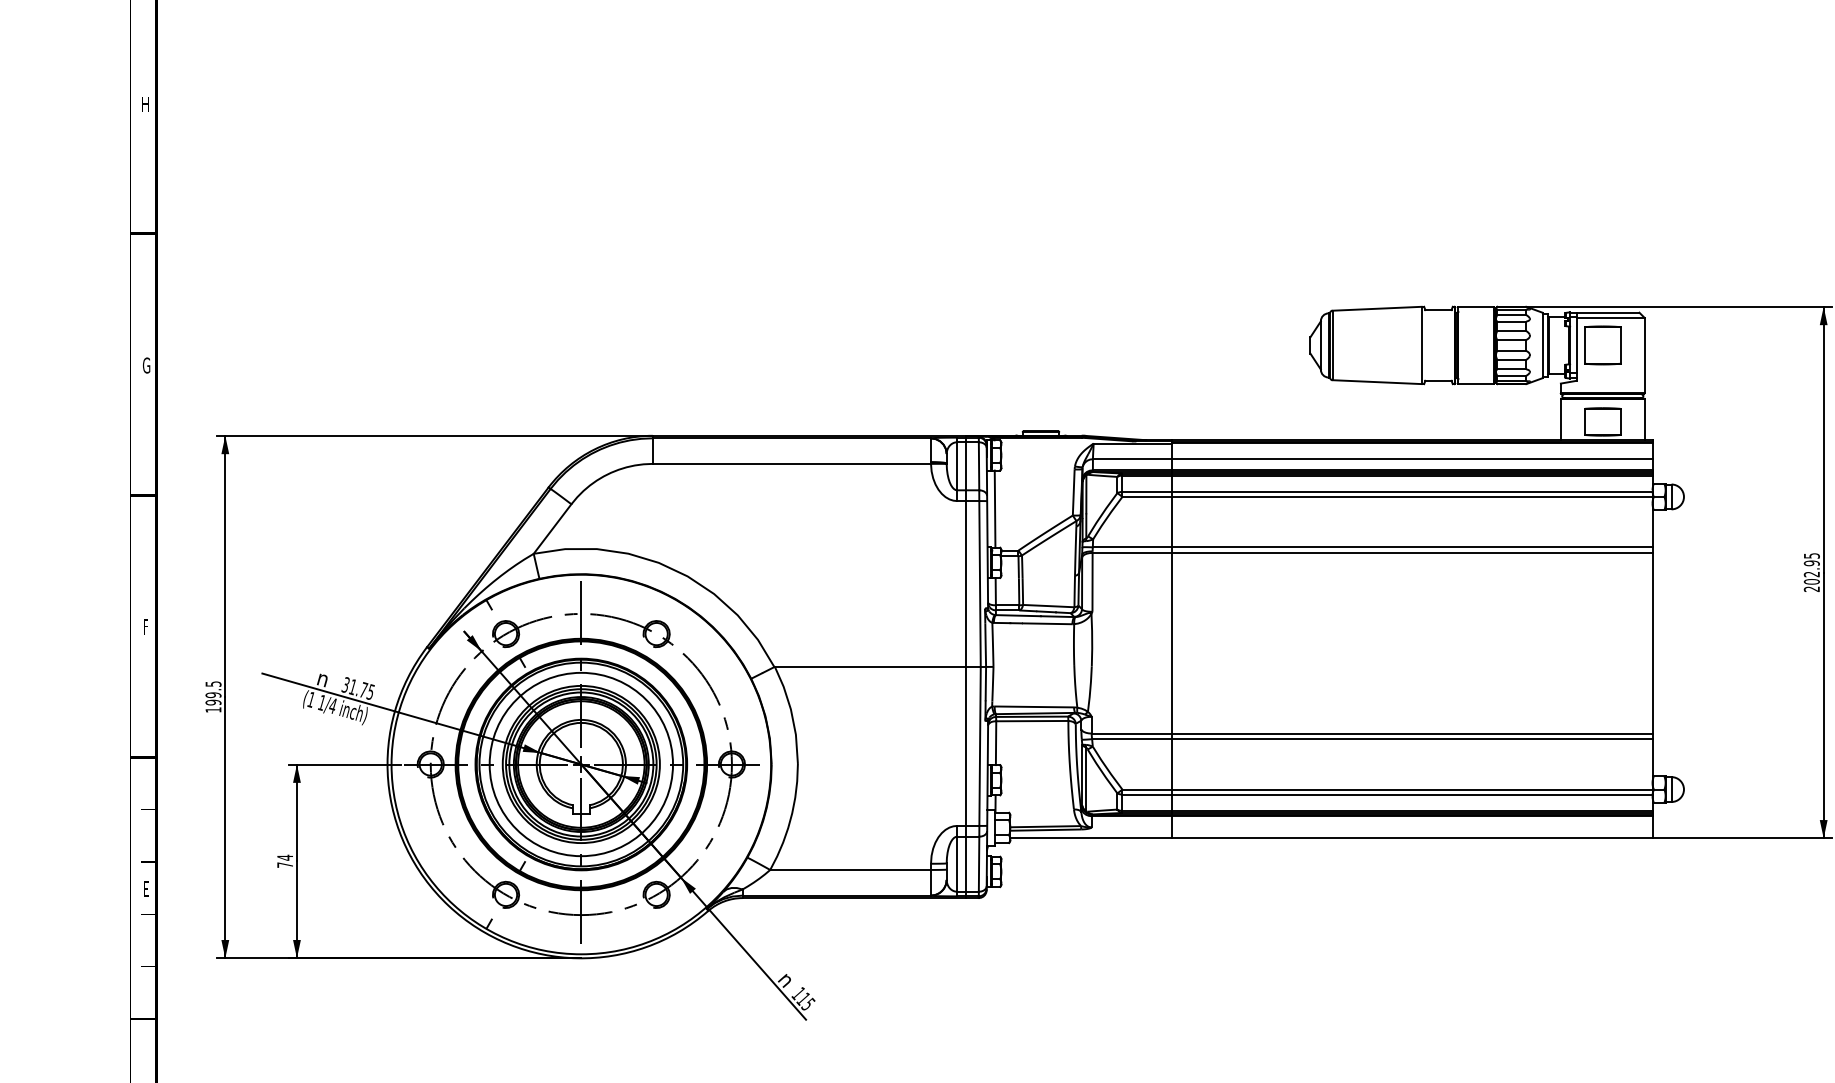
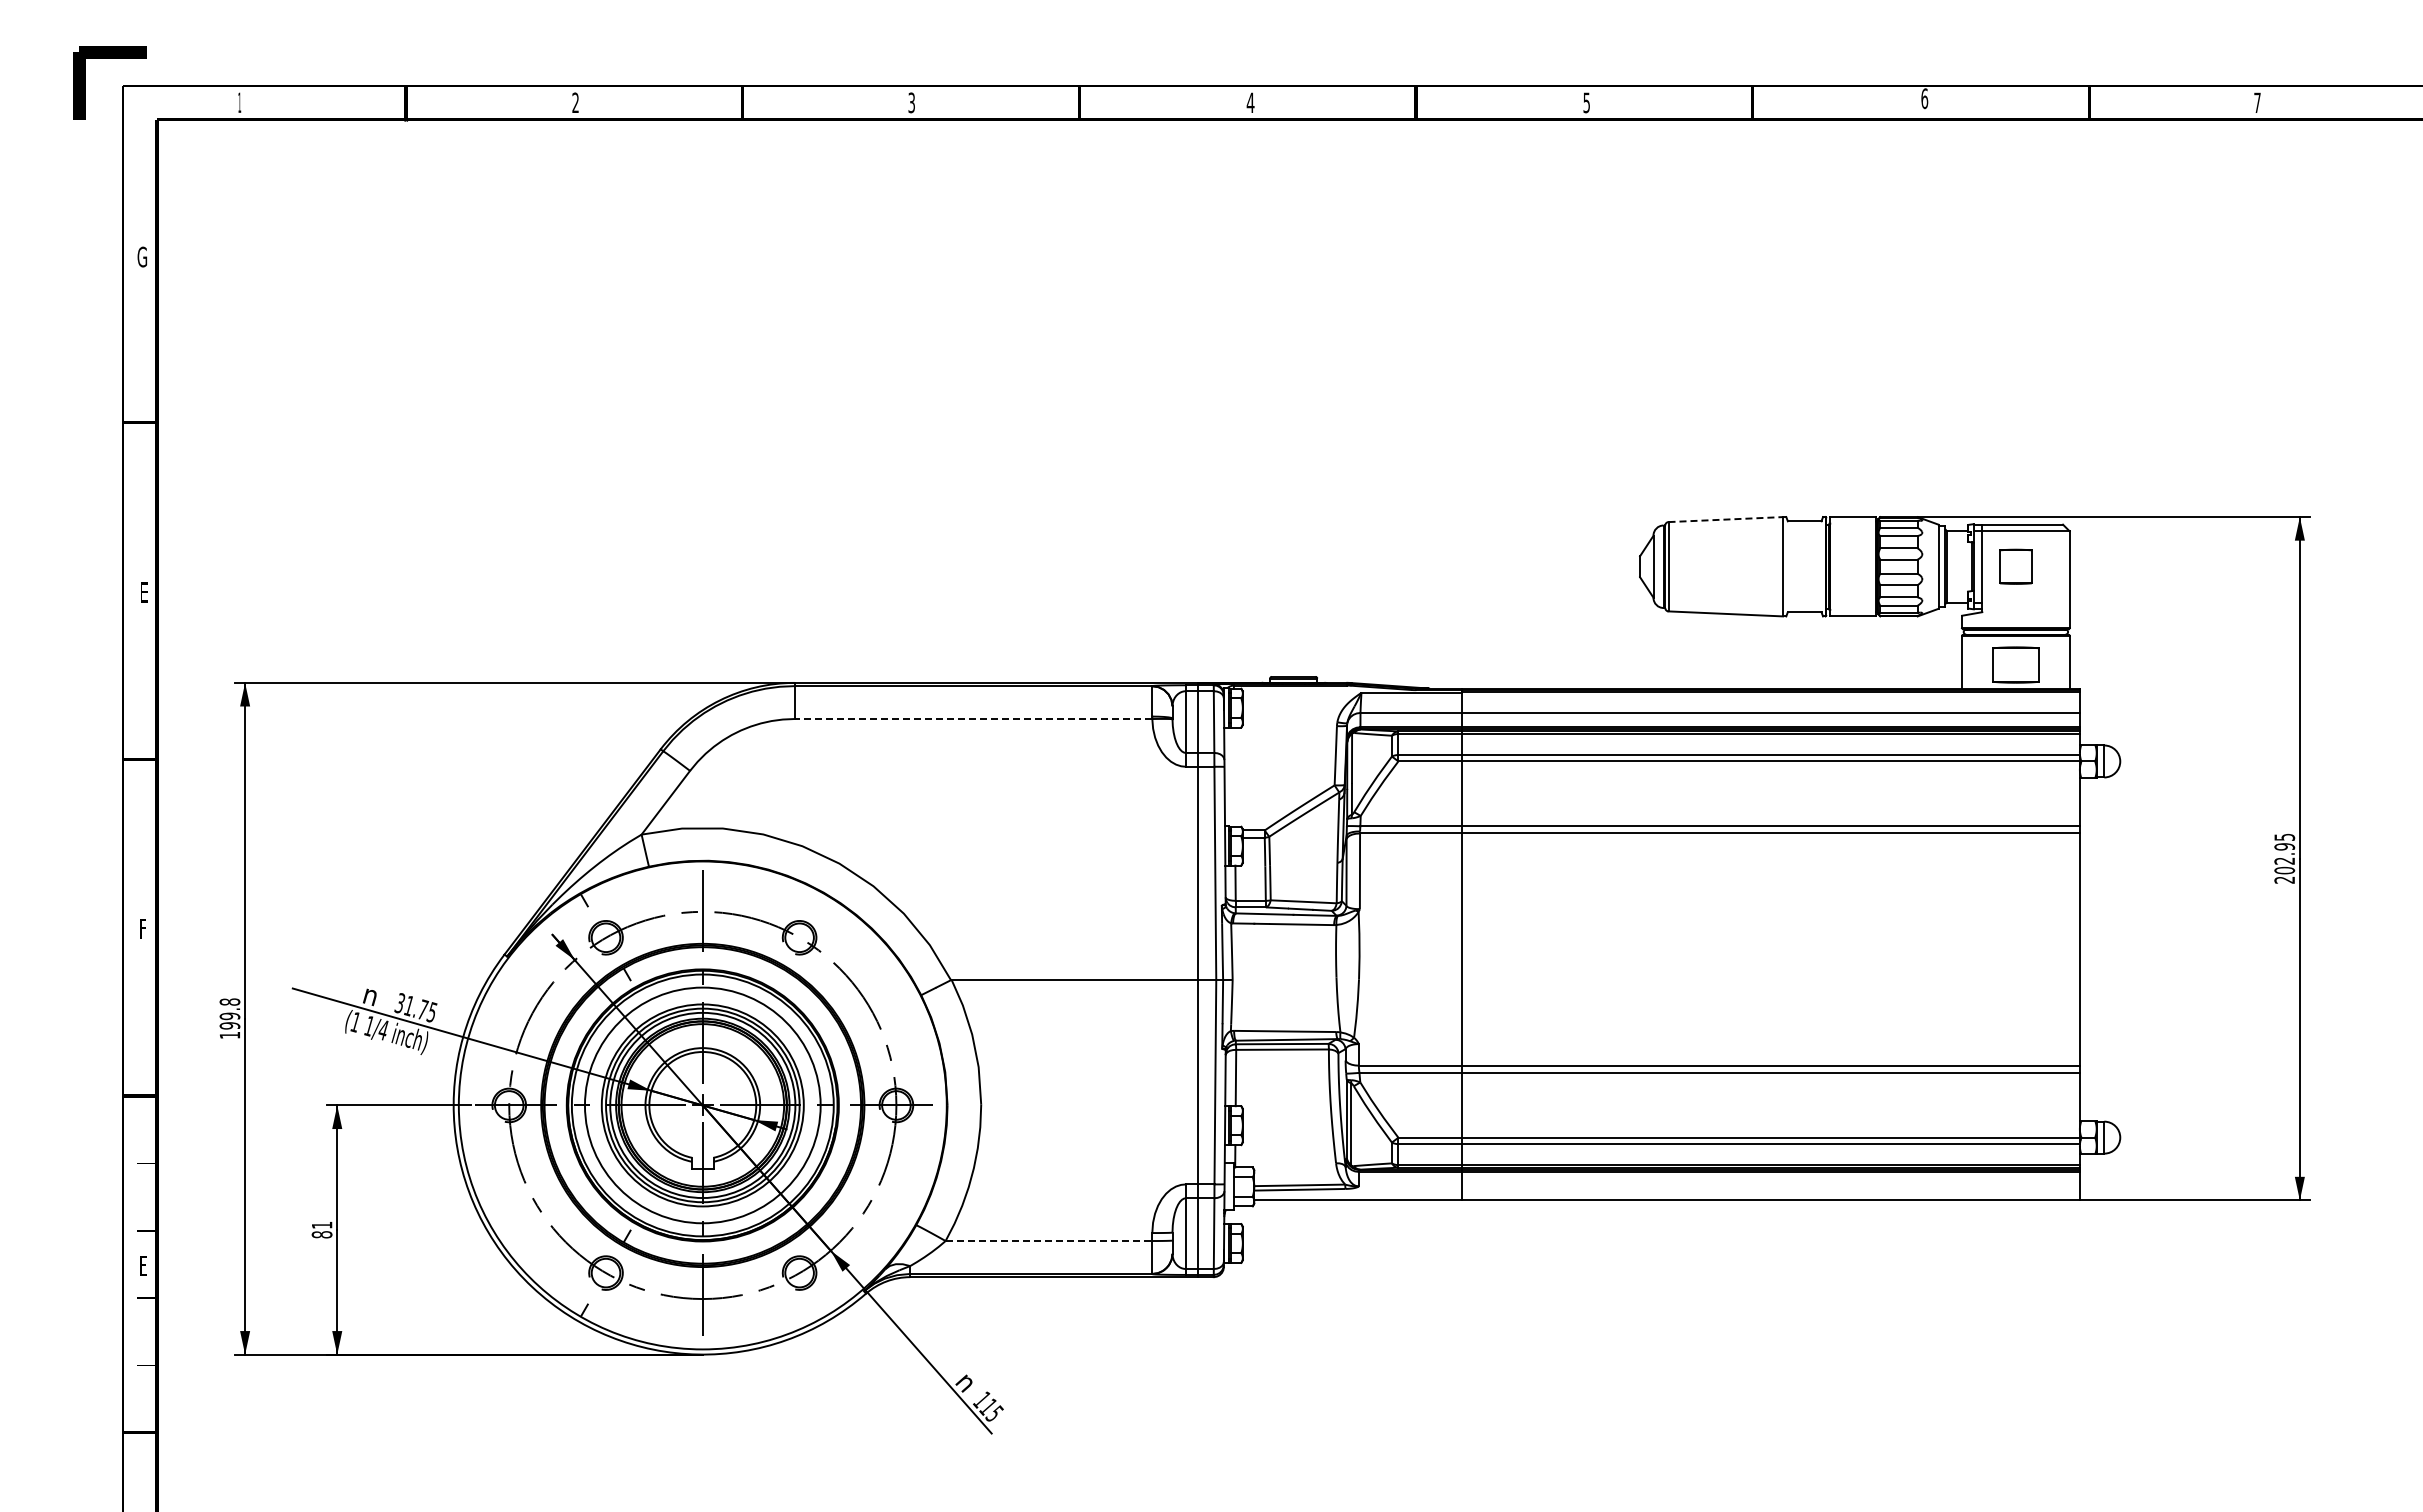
text: (145, 104) -> (142, 256), H -> G
line: (1377, 308) -> (1726, 519), solid -> dashed
part: (1602, 345) -> (2015, 566), size x0.7
text: (146, 365) -> (143, 592), G -> E
line: (791, 464) -> (973, 719), solid -> dashed
line: (994, 508) -> (1234, 776), removed
text: (213, 683) -> (229, 1001), 199.5 -> 199.8
text: (284, 861) -> (321, 1229), 74 -> 81
line: (851, 870) -> (1049, 1241), solid -> dashed

